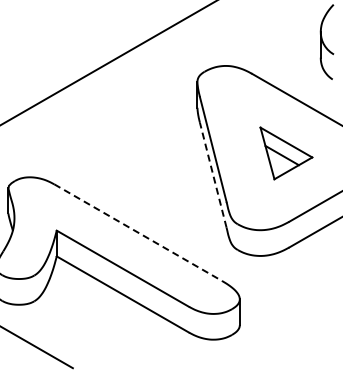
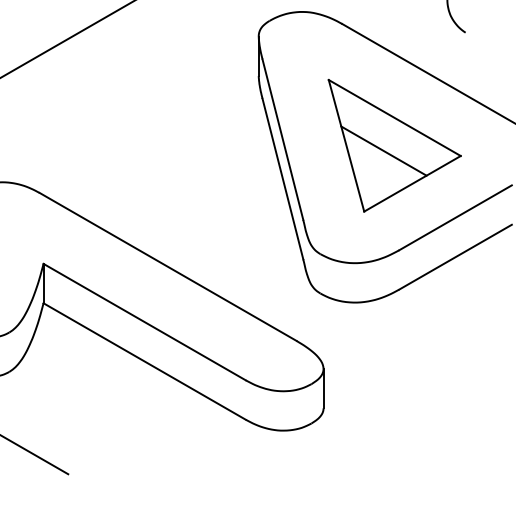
part: (286, 153) -> (394, 145), size x1.67
line: (213, 174) -> (283, 177), dashed -> solid
line: (138, 232) -> (168, 266), dashed -> solid

